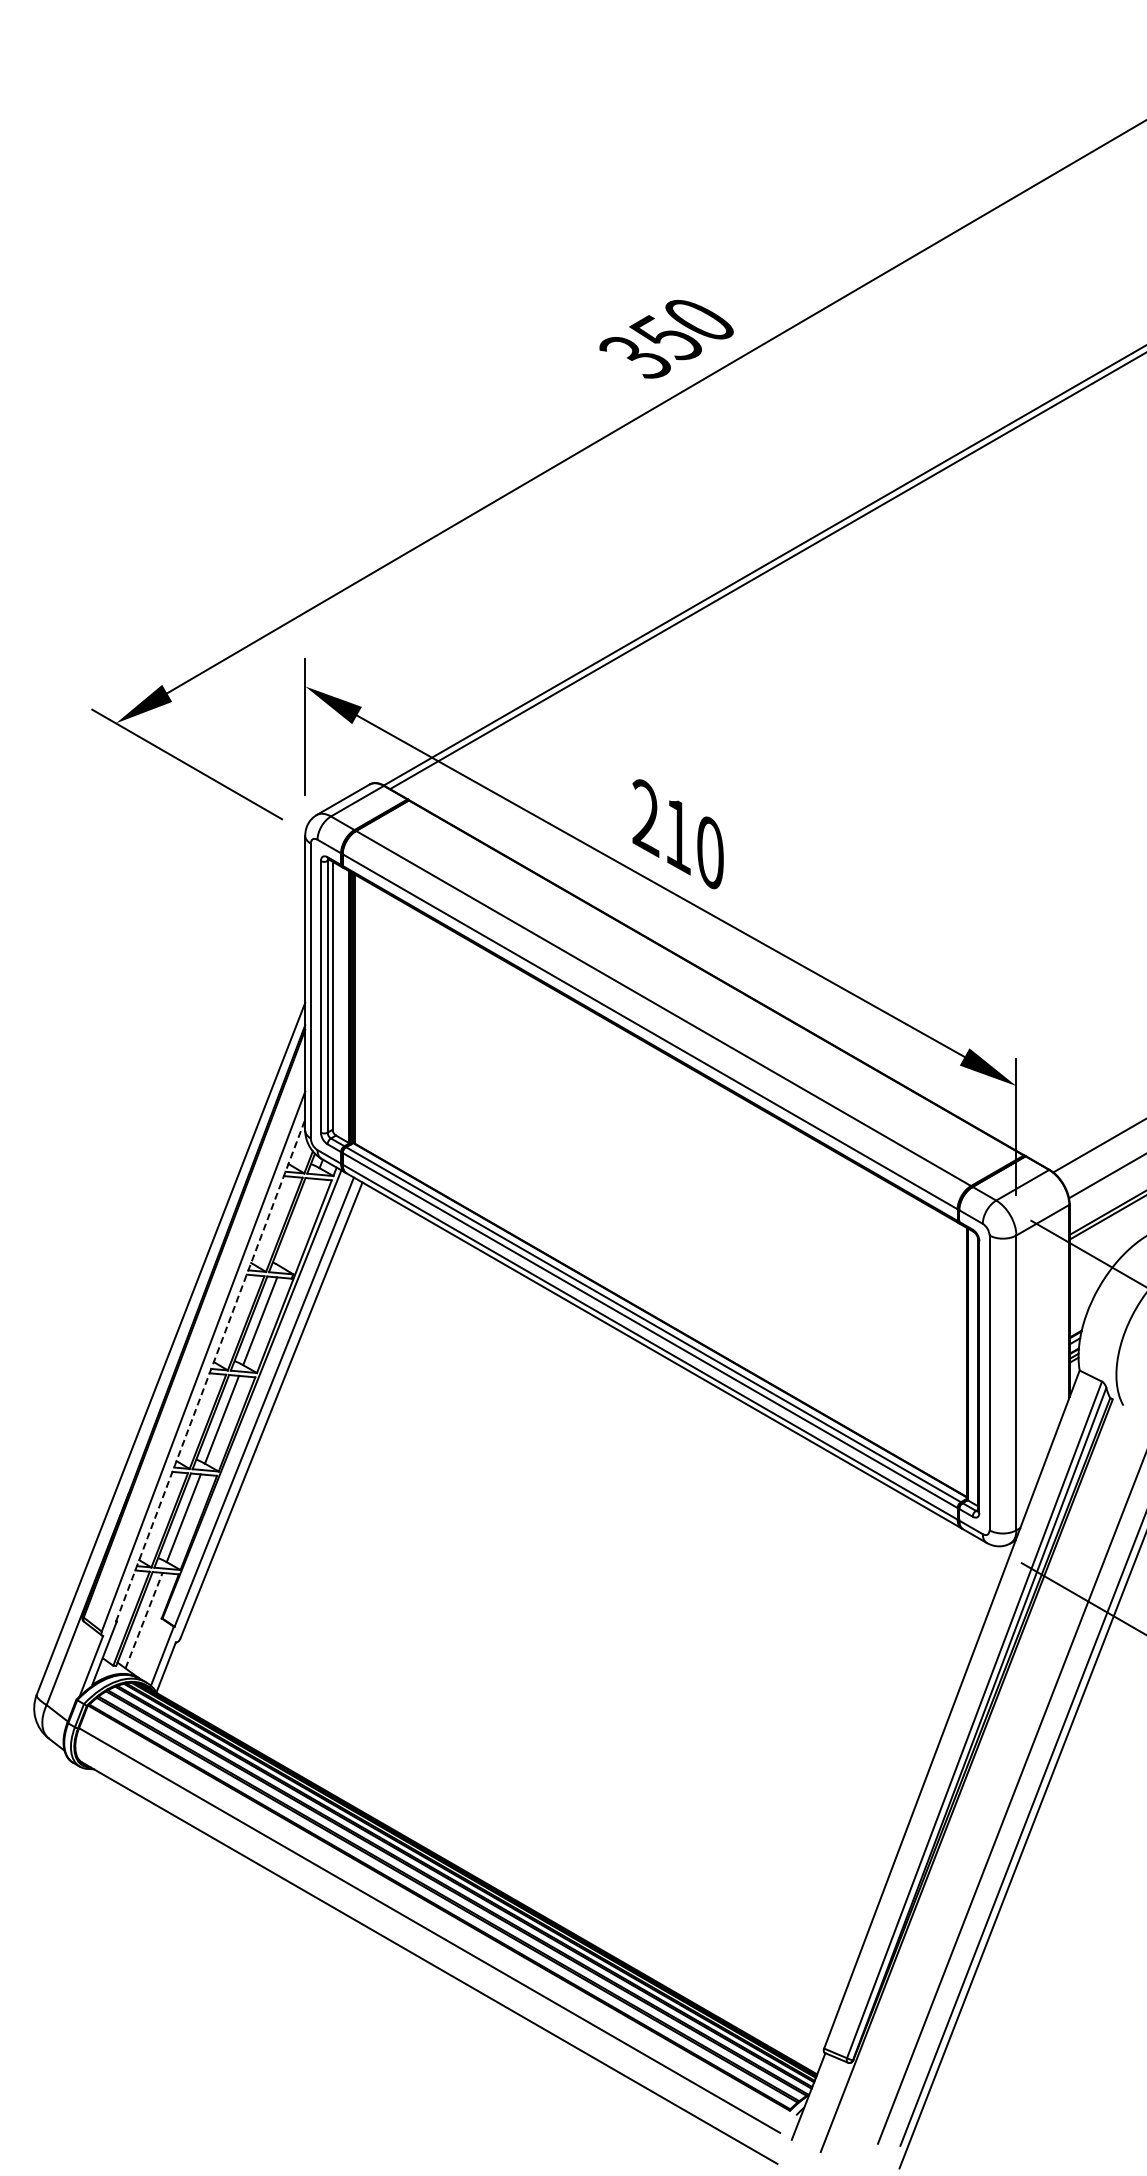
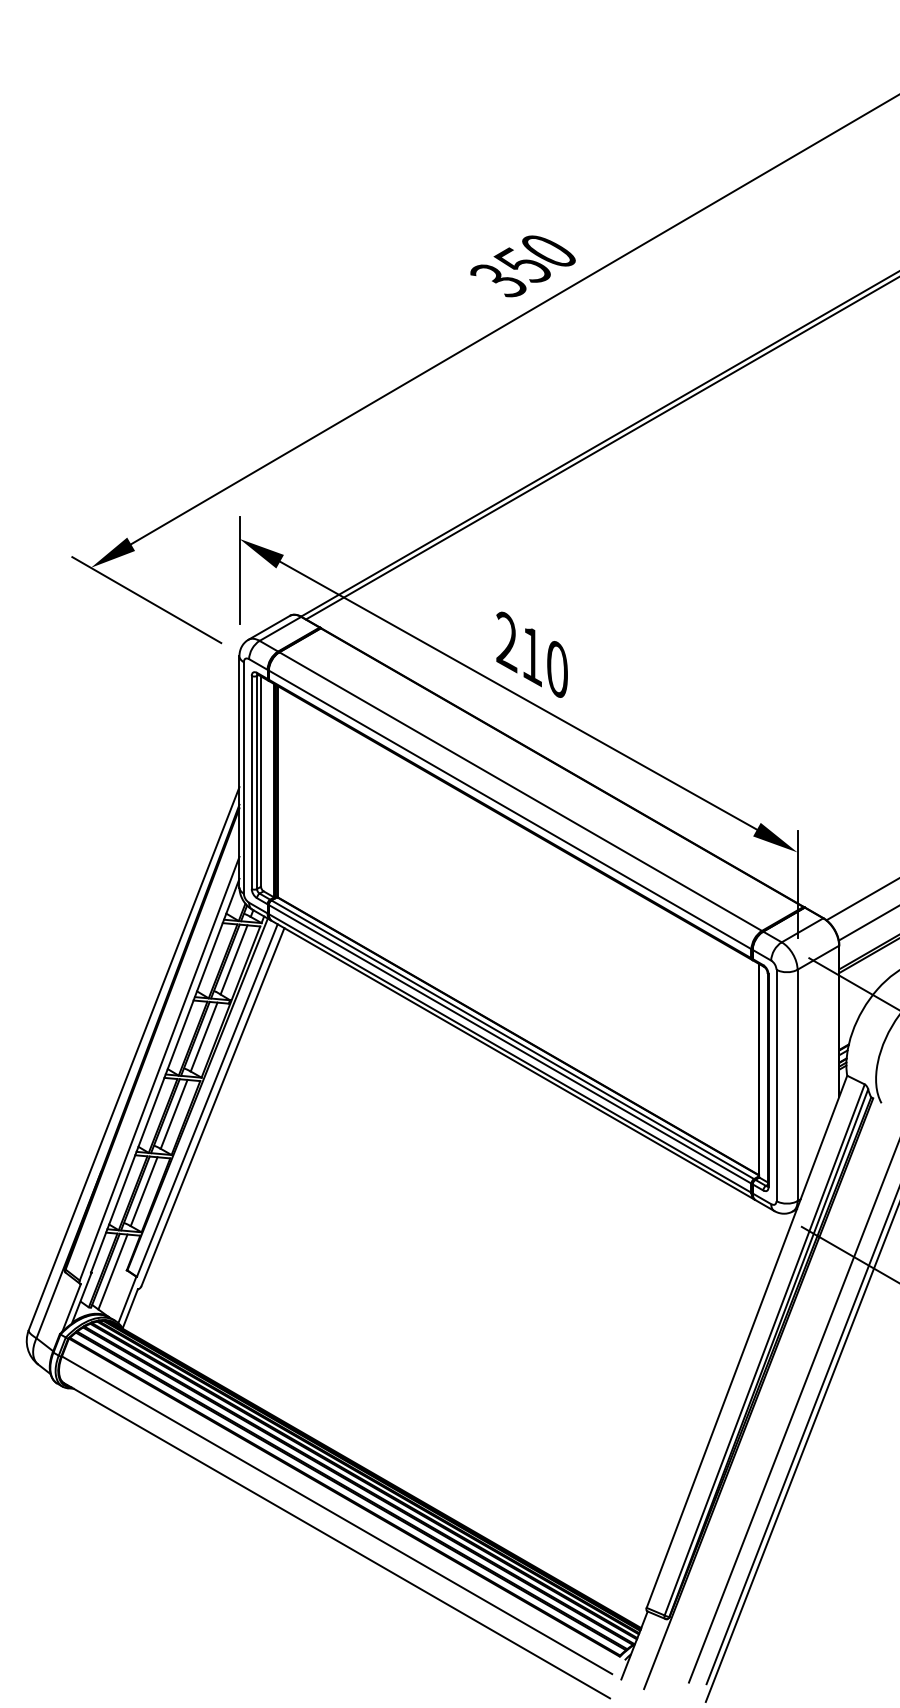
line: (298, 1222) -> (234, 959), added
line: (210, 1370) -> (165, 1075), dashed -> solid
line: (144, 1620) -> (113, 1271), dashed -> solid

